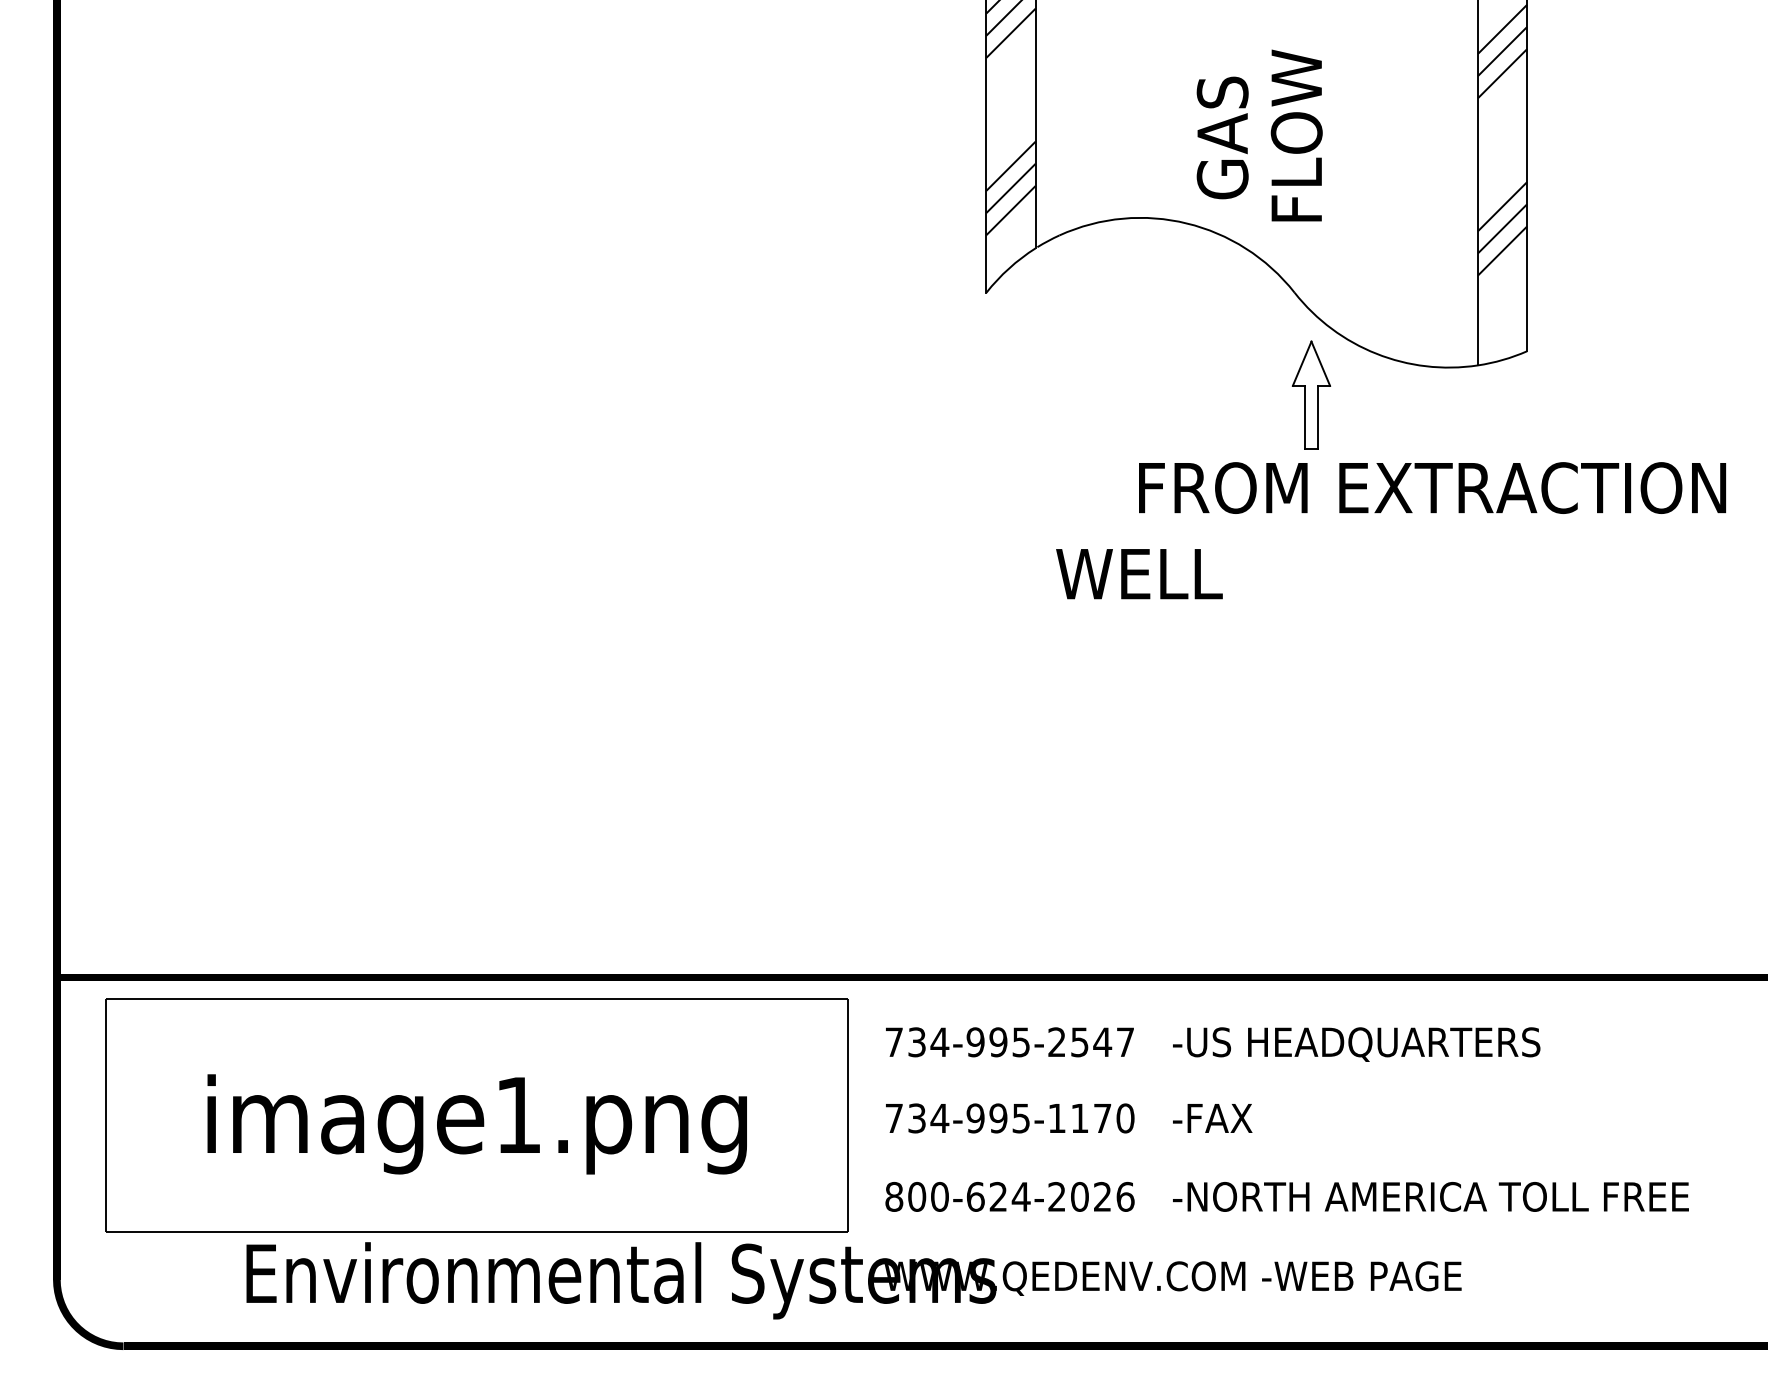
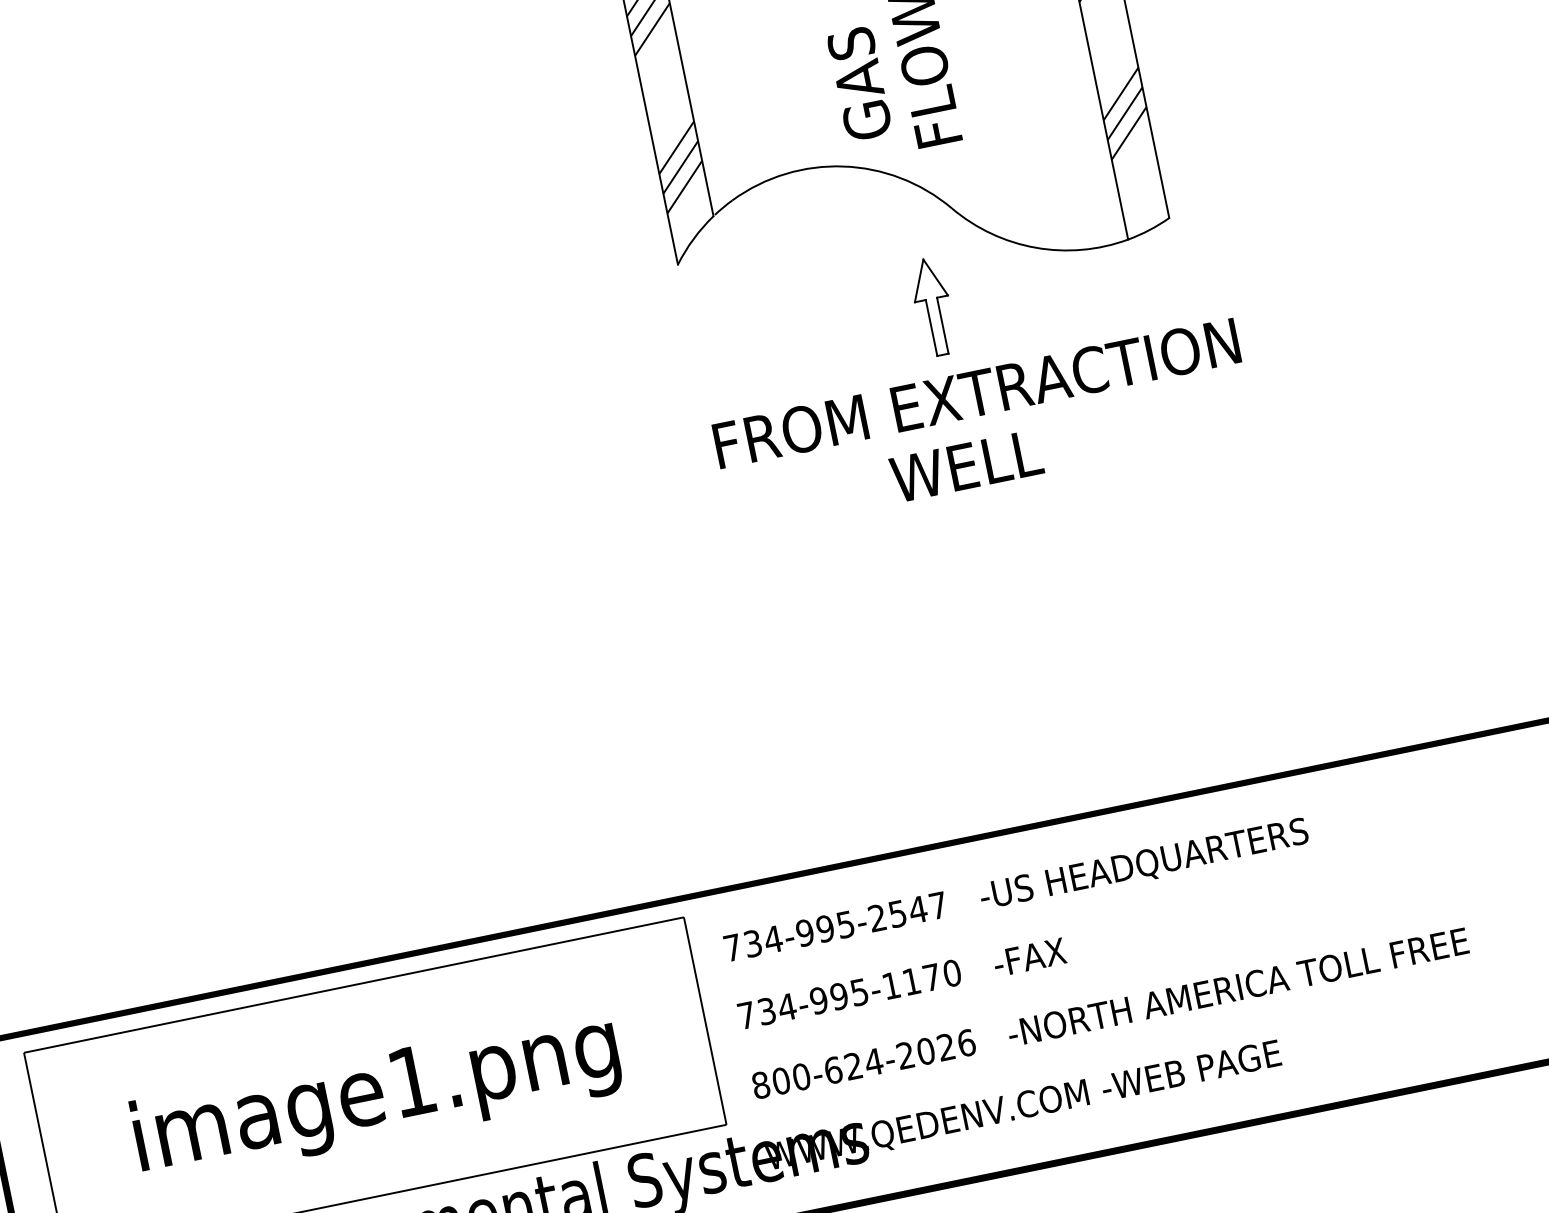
part: (1311, 394) -> (933, 306), moved
text: (1432, 487) -> (976, 393), moved
text: (1139, 574) -> (966, 466), moved

